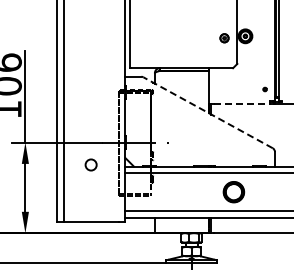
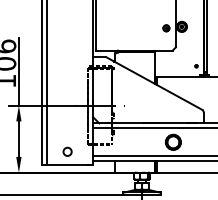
line: (241, 104) -> (179, 77), dashed -> solid
line: (208, 112) -> (154, 83), dashed -> solid
circle: (90, 164) -> (67, 151), moved

